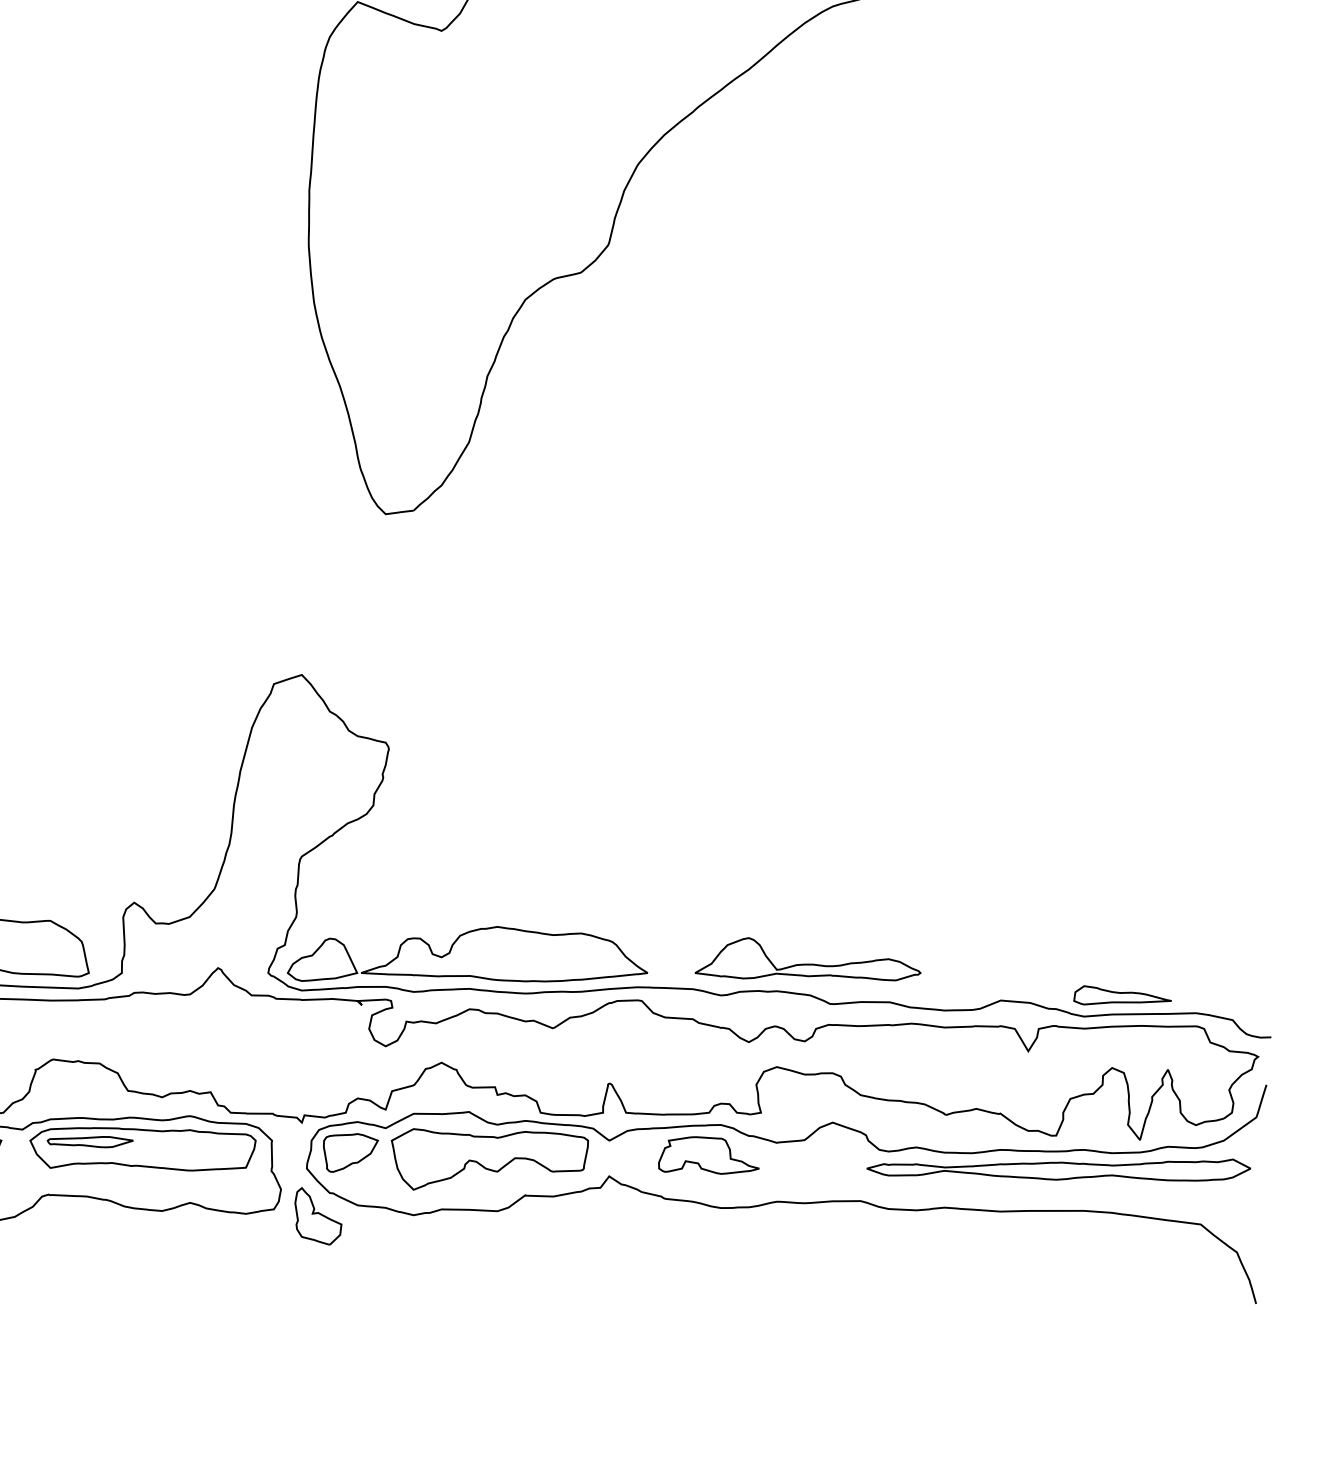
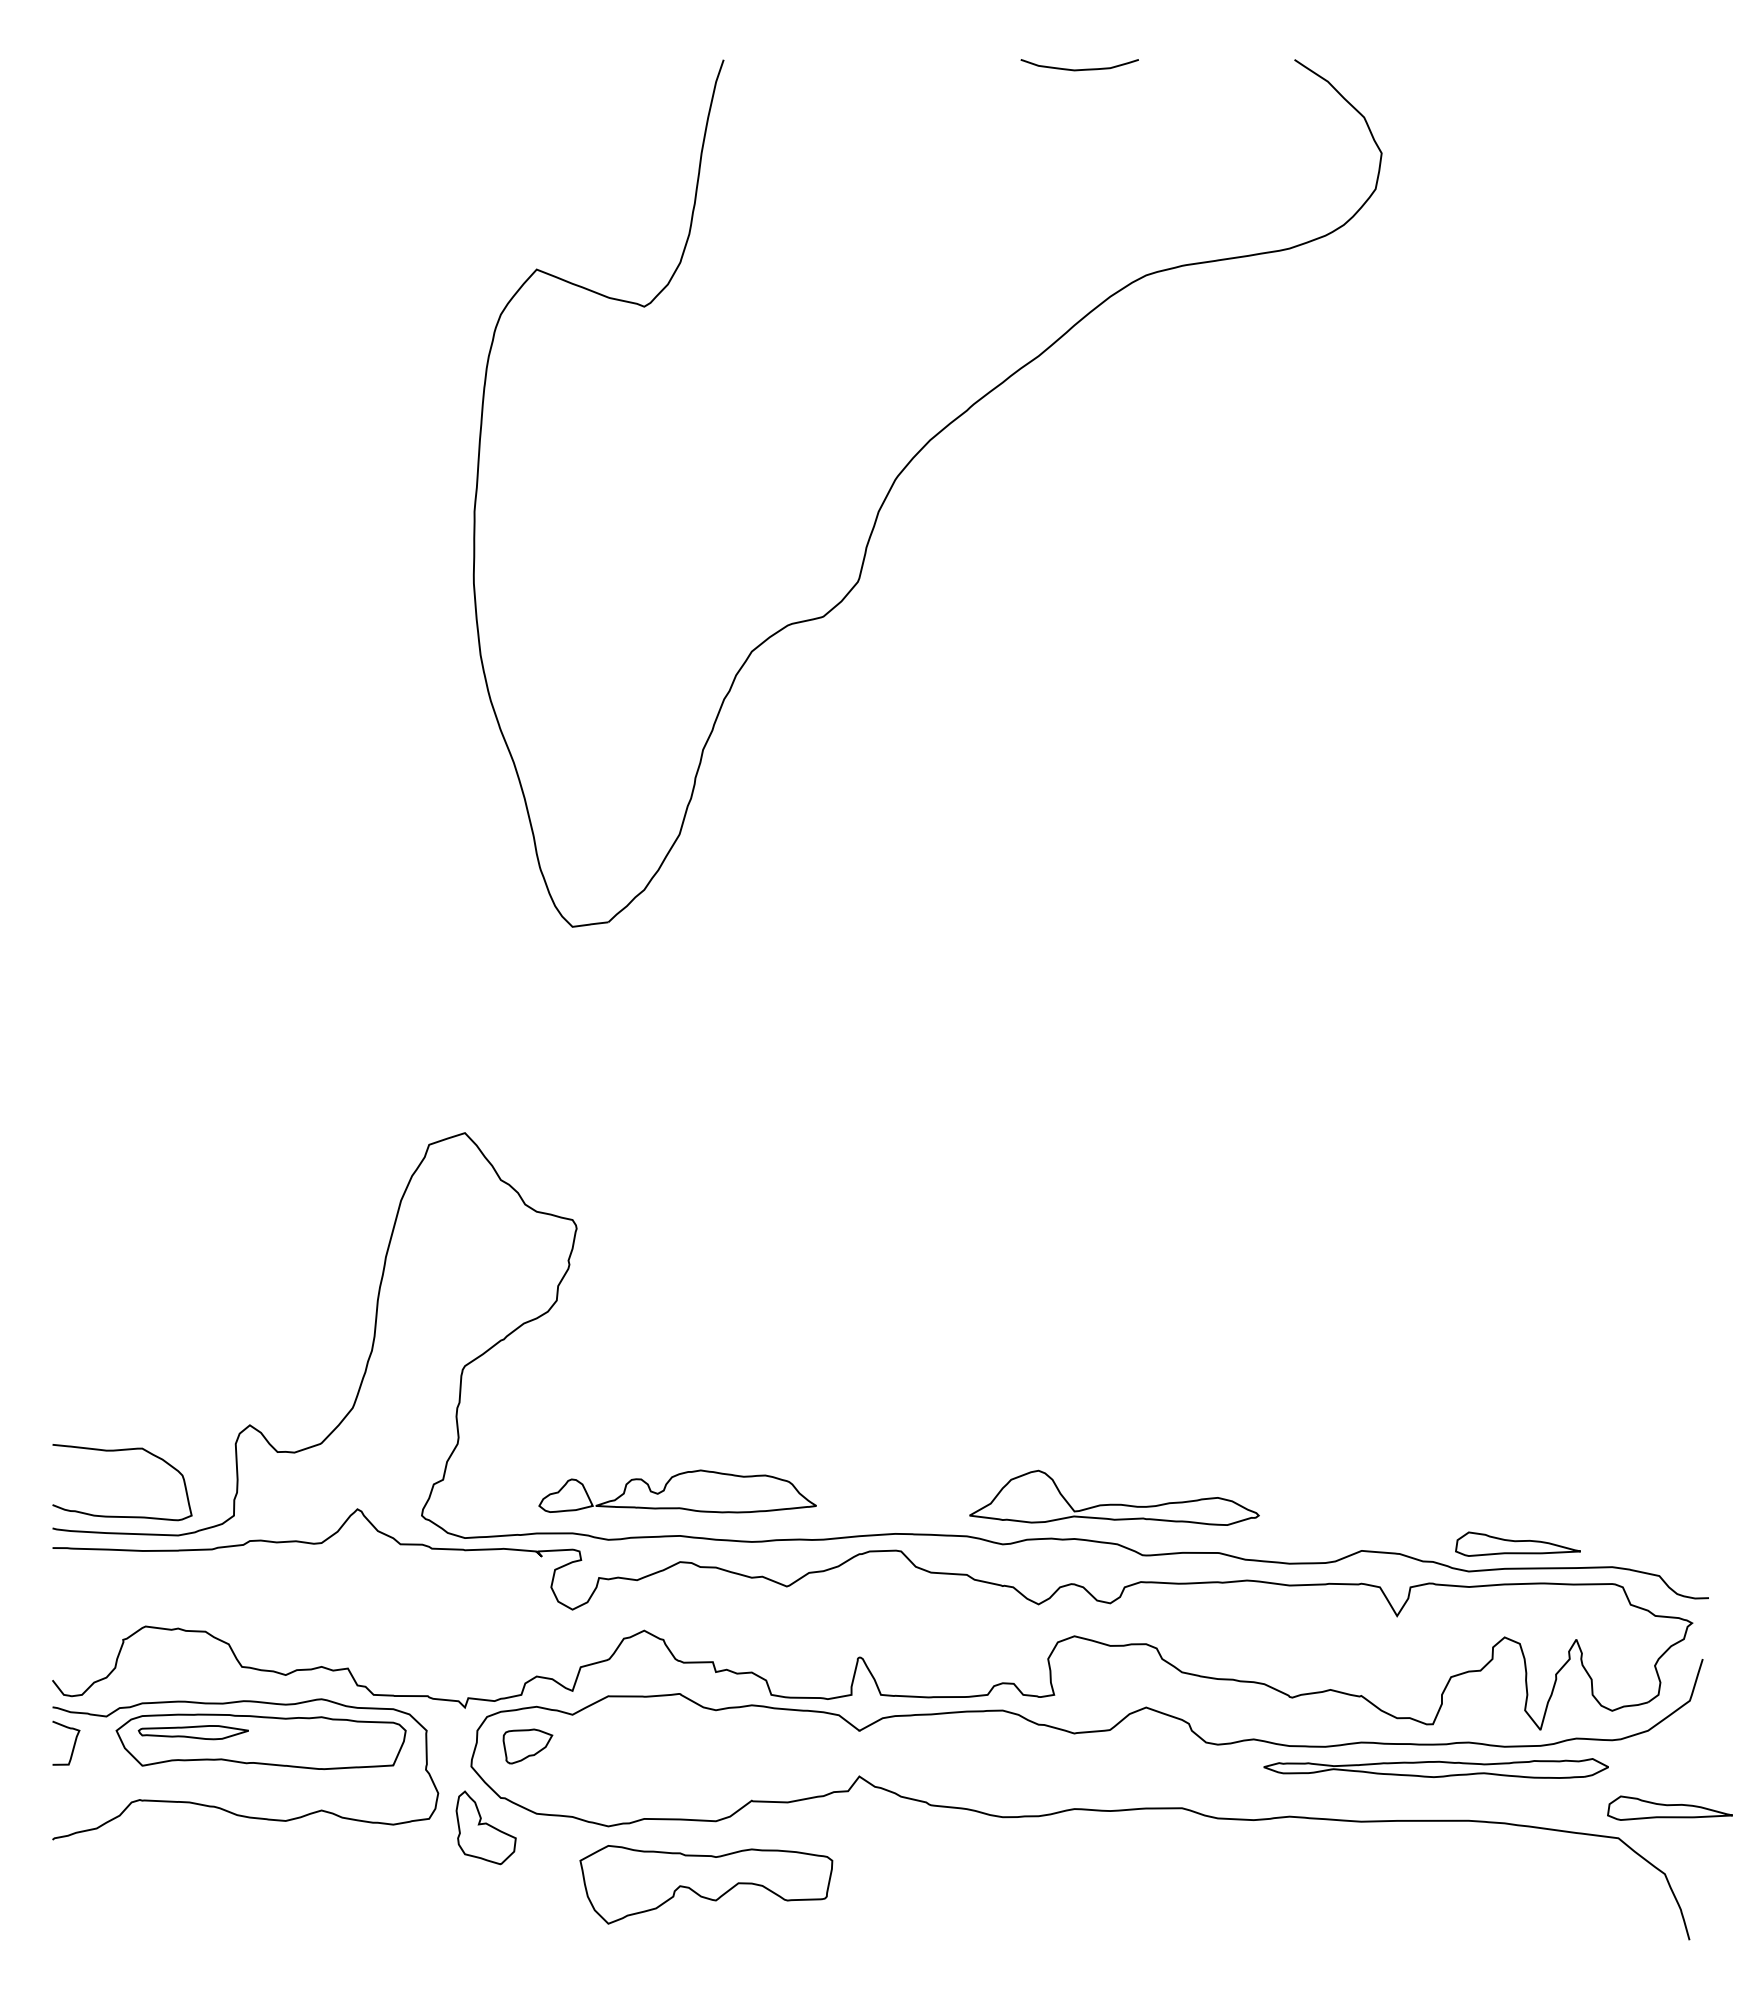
part: (467, 954) -> (677, 1491), size x0.6
part: (350, 1152) -> (527, 1746), size x0.7
part: (709, 1155) -> (987, 1749), removed
part: (490, 1159) -> (706, 1884), moved
part: (1058, 1170) -> (1435, 1768), size x0.7
part: (1240, 1200) -> (1669, 1807), added

